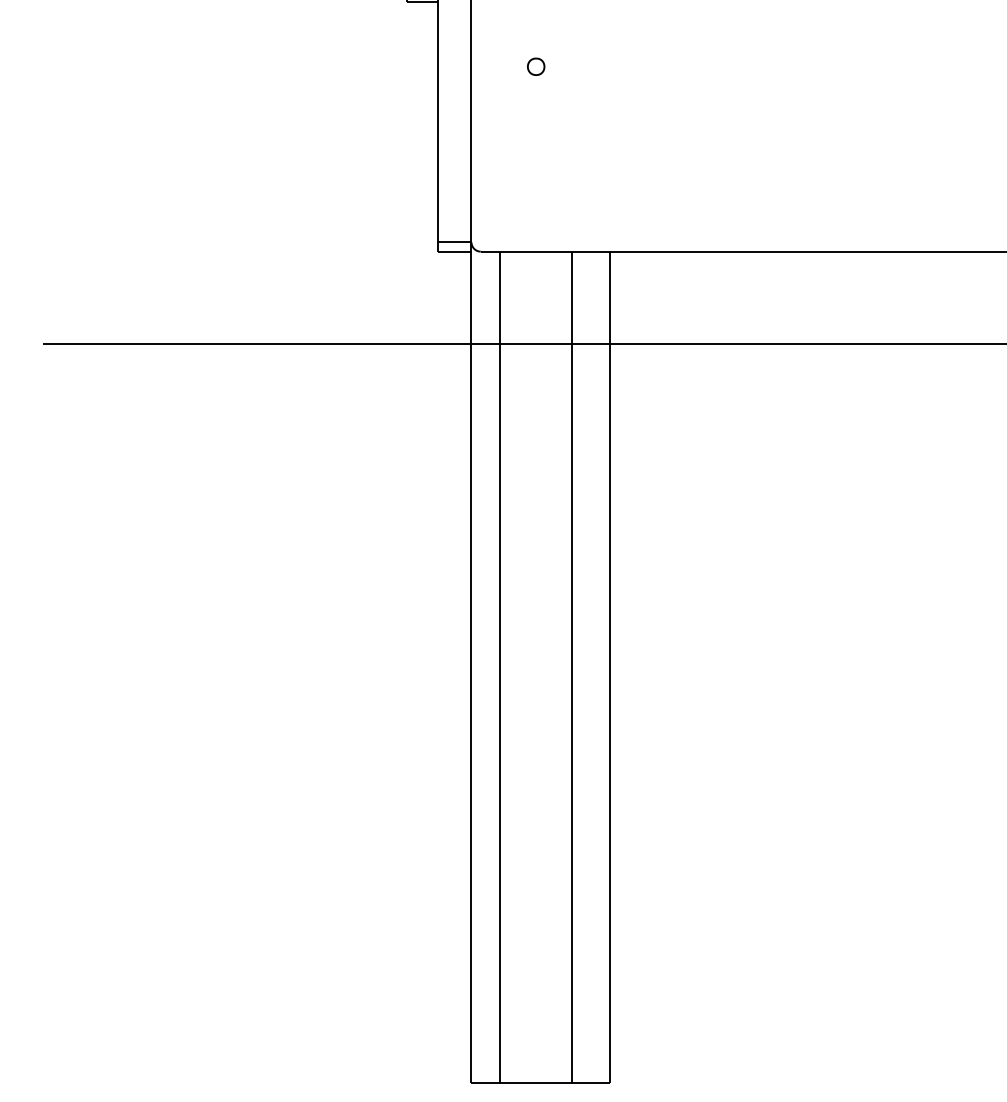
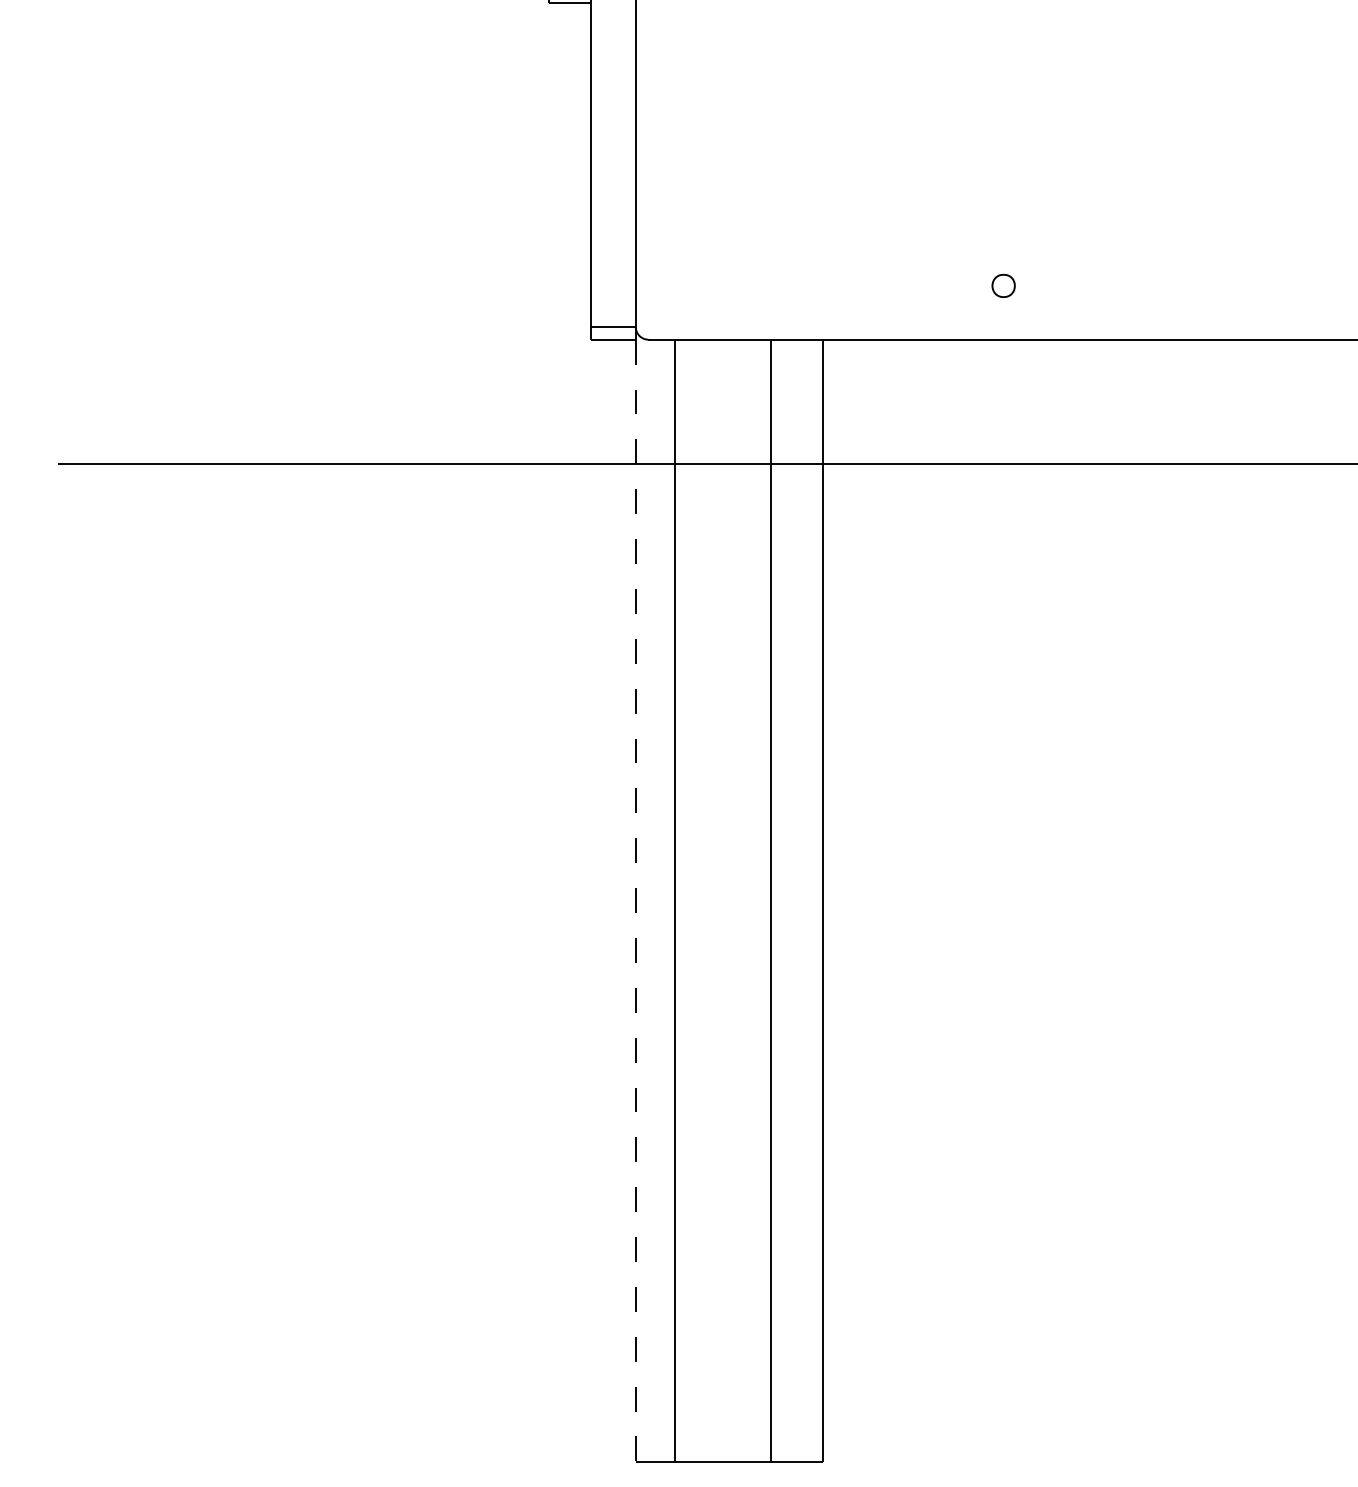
part: (536, 66) -> (1004, 285), moved
line: (471, 667) -> (635, 900), solid -> dashed

